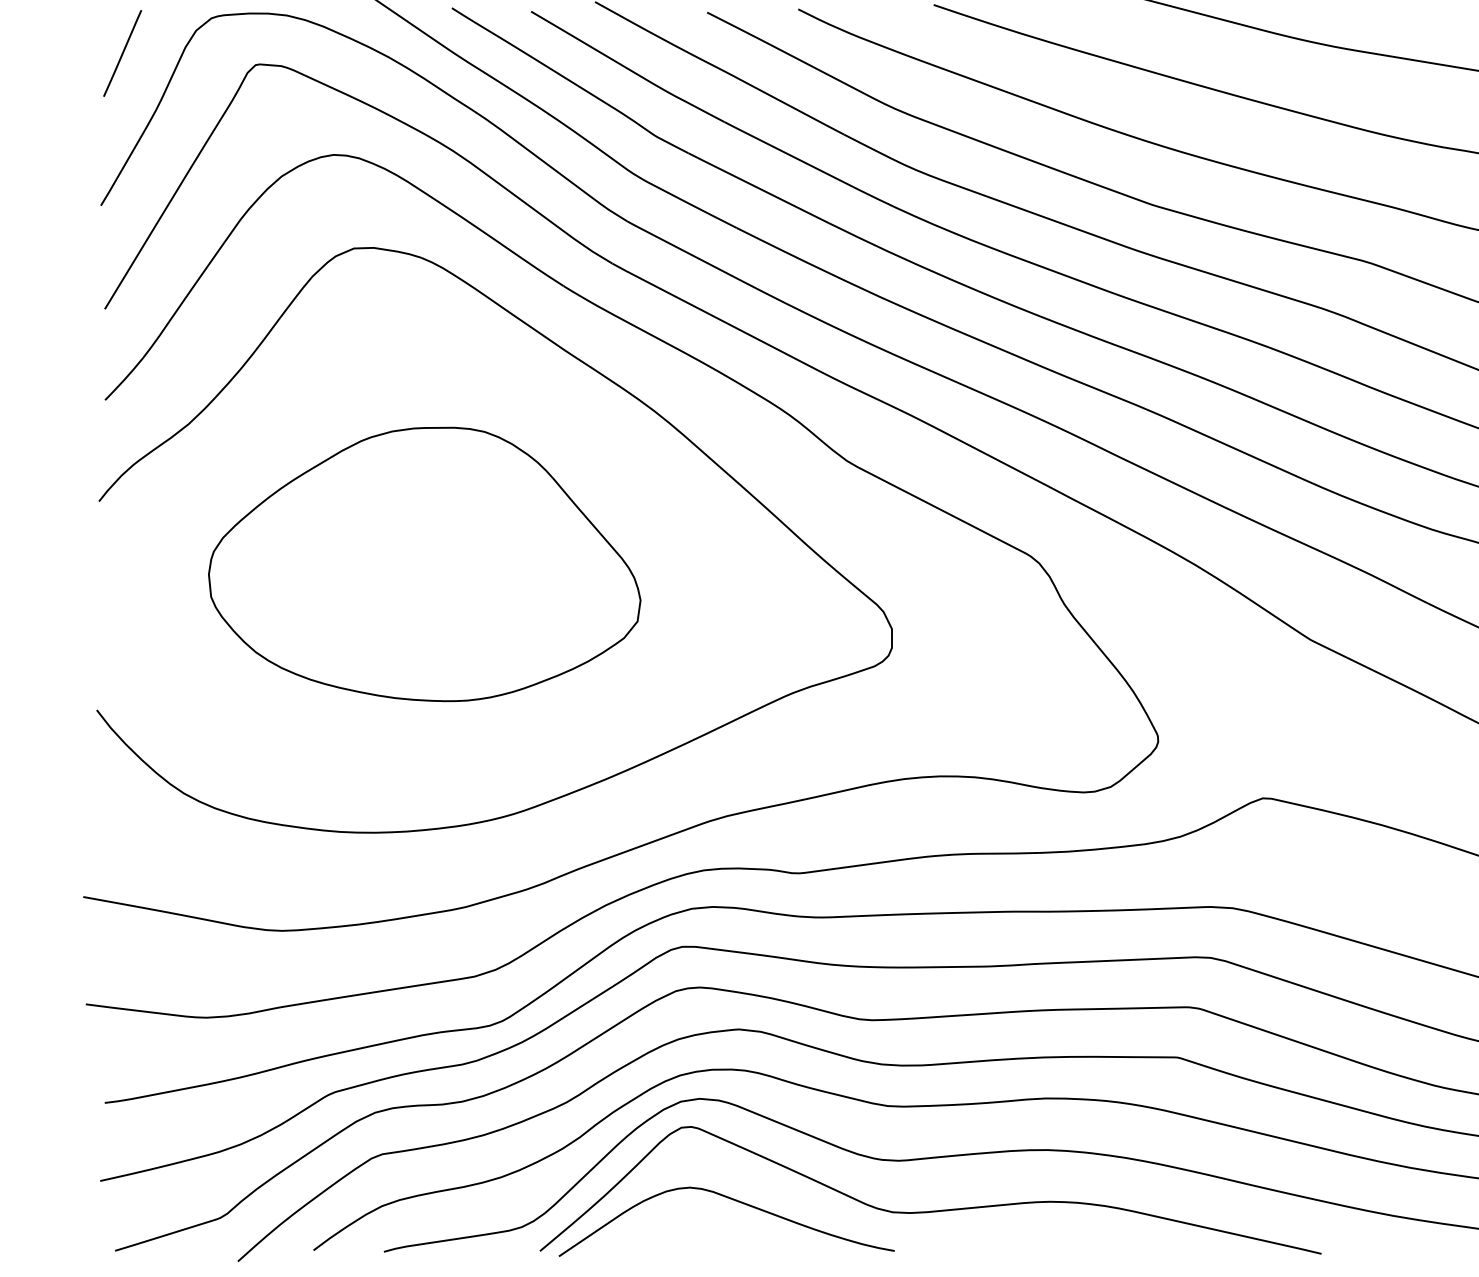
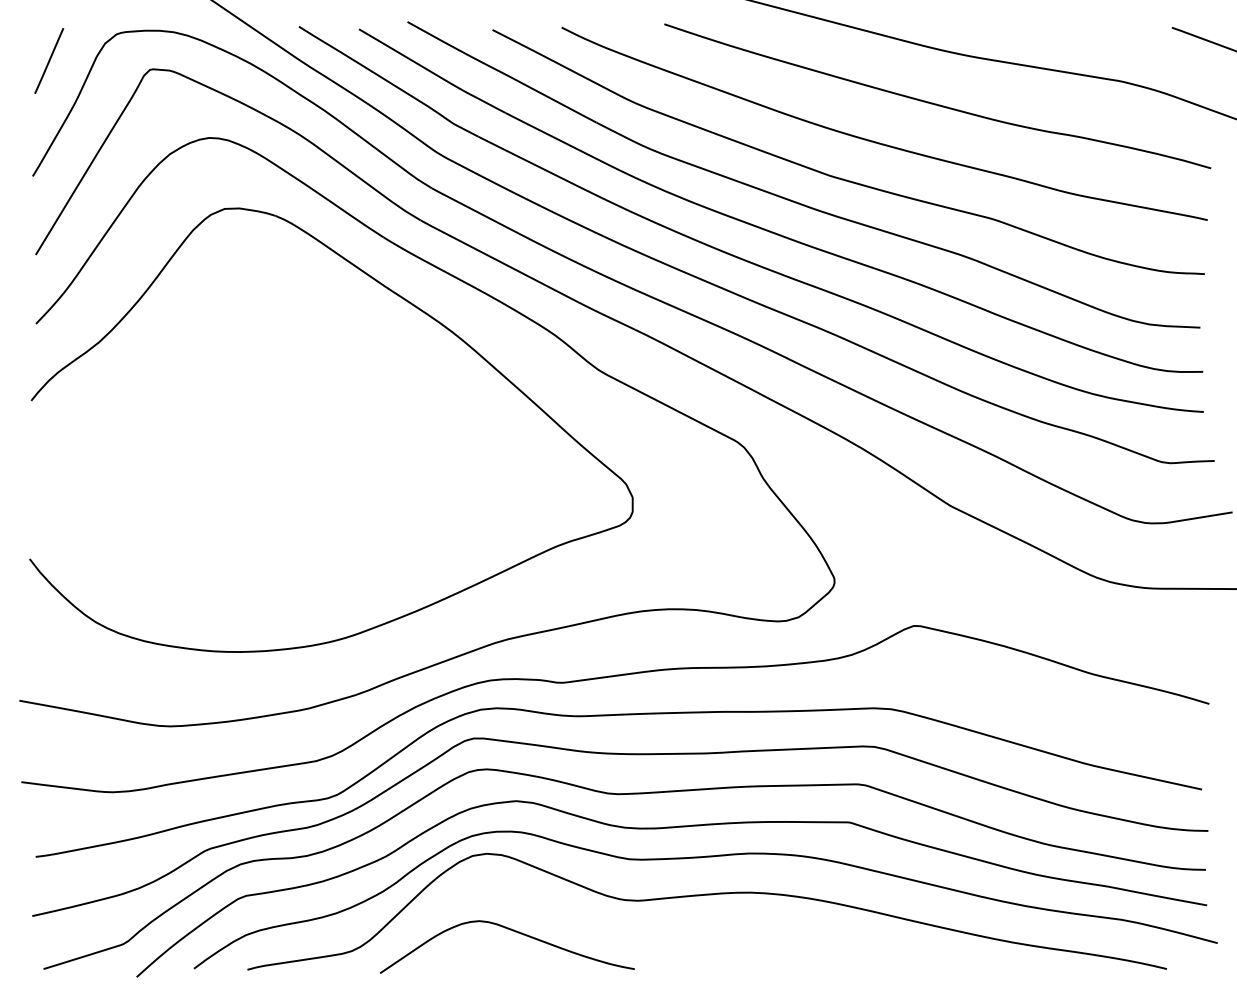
part: (423, 564) -> (277, 448), removed
curve: (929, 1210) -> (661, 938), removed

